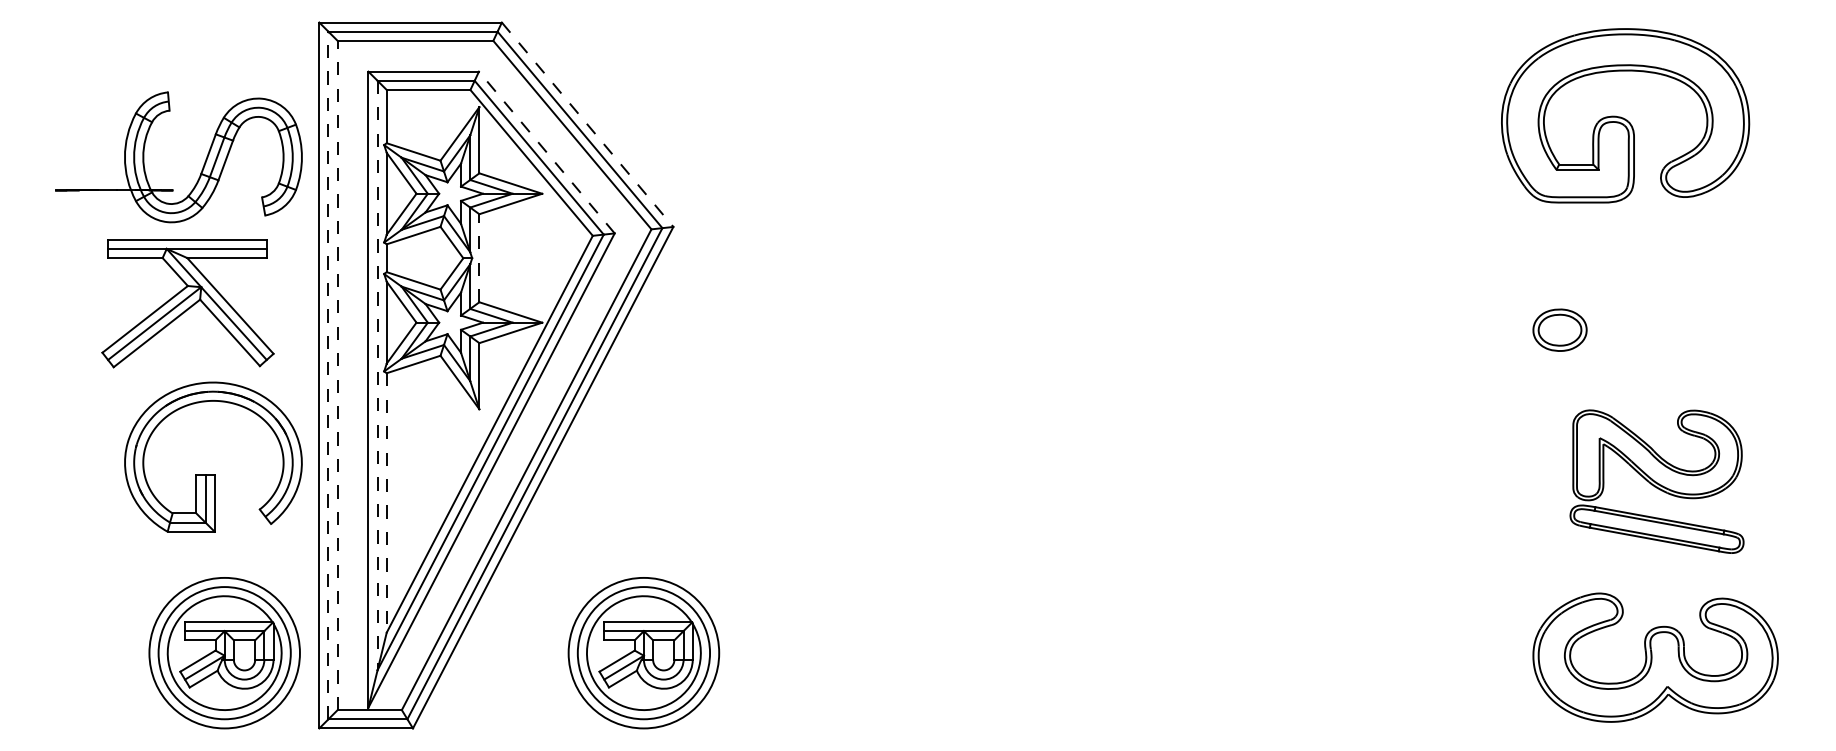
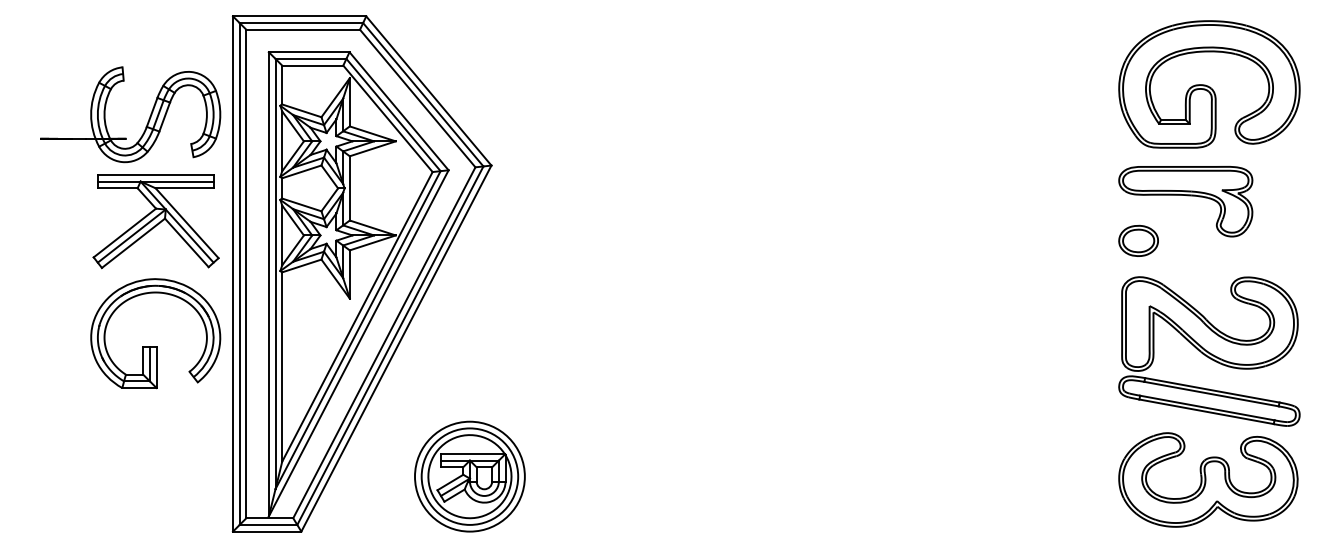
part: (1625, 115) -> (1209, 84), moved
line: (588, 125) -> (429, 91), dashed -> solid
line: (546, 151) -> (398, 110), dashed -> solid
line: (478, 256) -> (349, 187), dashed -> solid
part: (1624, 276) -> (1185, 201), added
part: (187, 303) -> (155, 221), moved
line: (337, 374) -> (246, 273), dashed -> solid
line: (328, 376) -> (239, 274), dashed -> solid
line: (377, 376) -> (275, 274), dashed -> solid
part: (1657, 481) -> (1209, 351), size x1.43
line: (387, 503) -> (282, 367), dashed -> solid
part: (224, 652) -> (163, 476), removed

